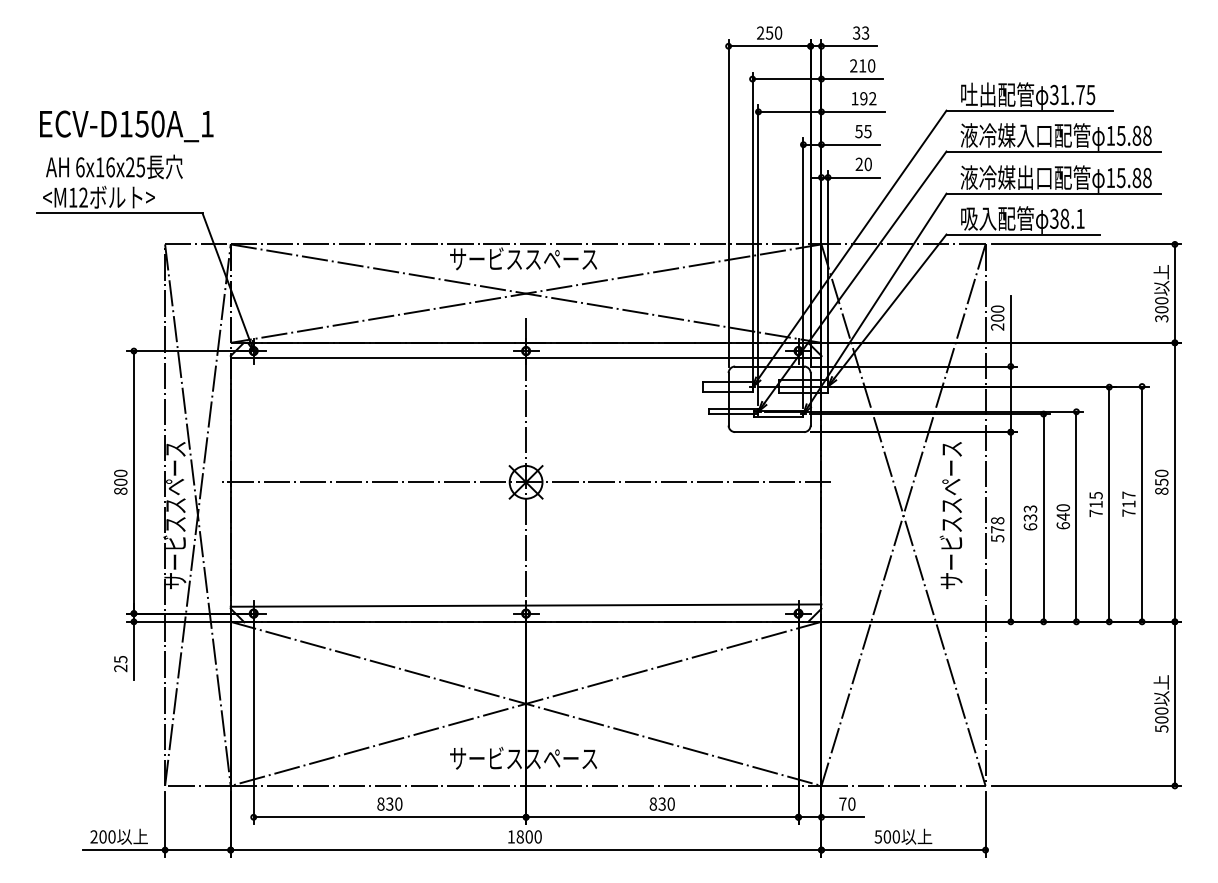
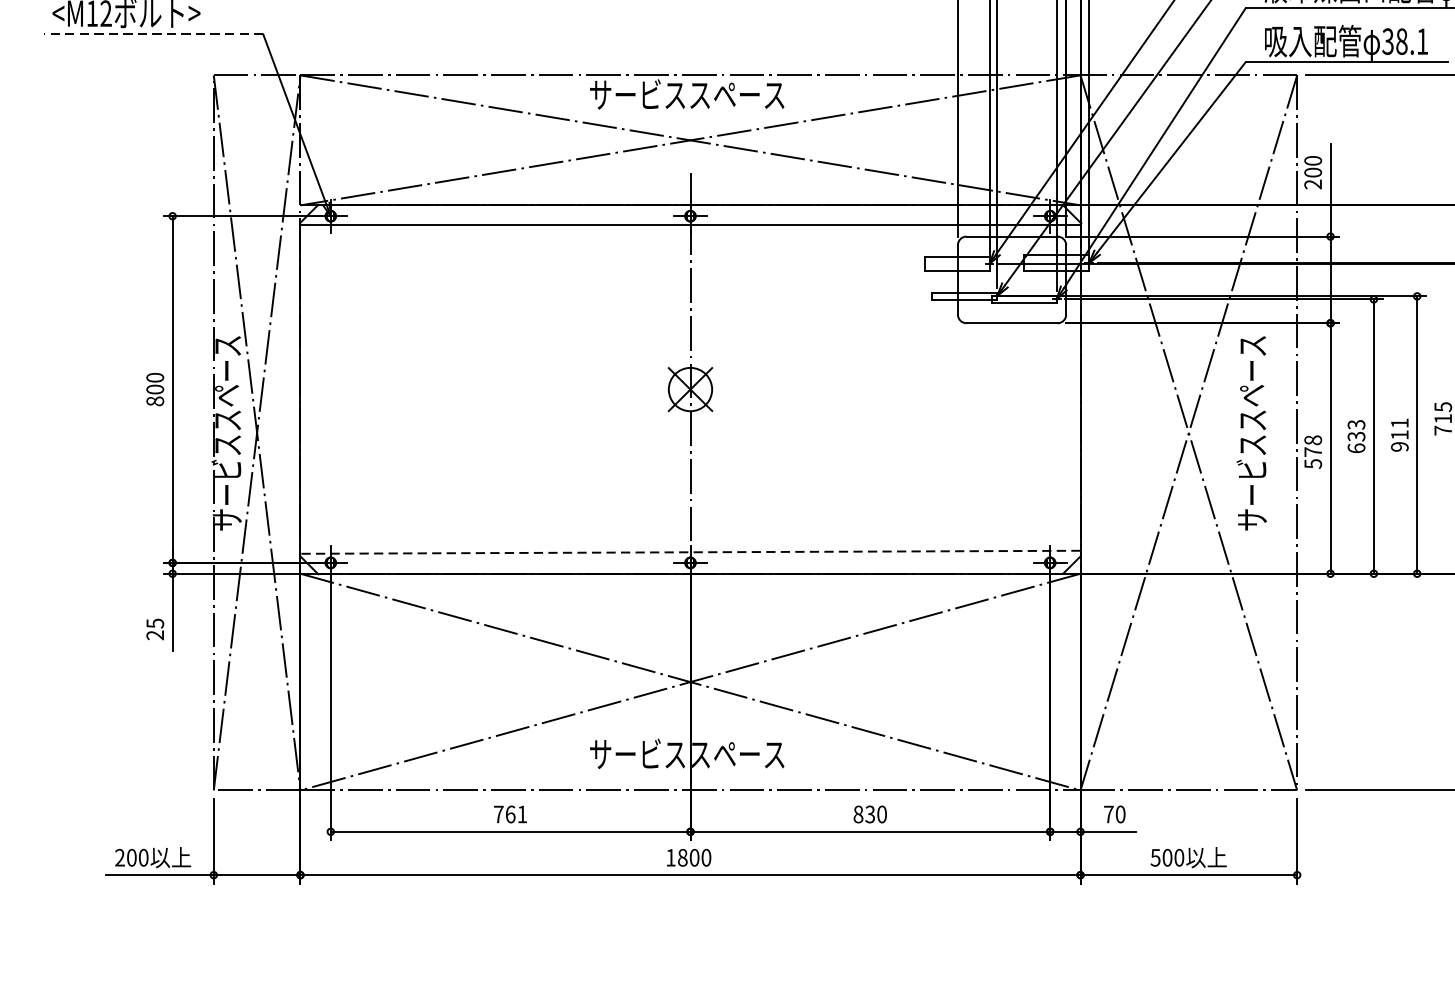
line: (119, 213) -> (153, 34), solid -> dashed
line: (525, 482) -> (689, 389), removed
text: (1063, 516) -> (1400, 434), 640 -> 911
line: (525, 605) -> (689, 552), solid -> dashed
text: (389, 803) -> (510, 813), 830 -> 761

